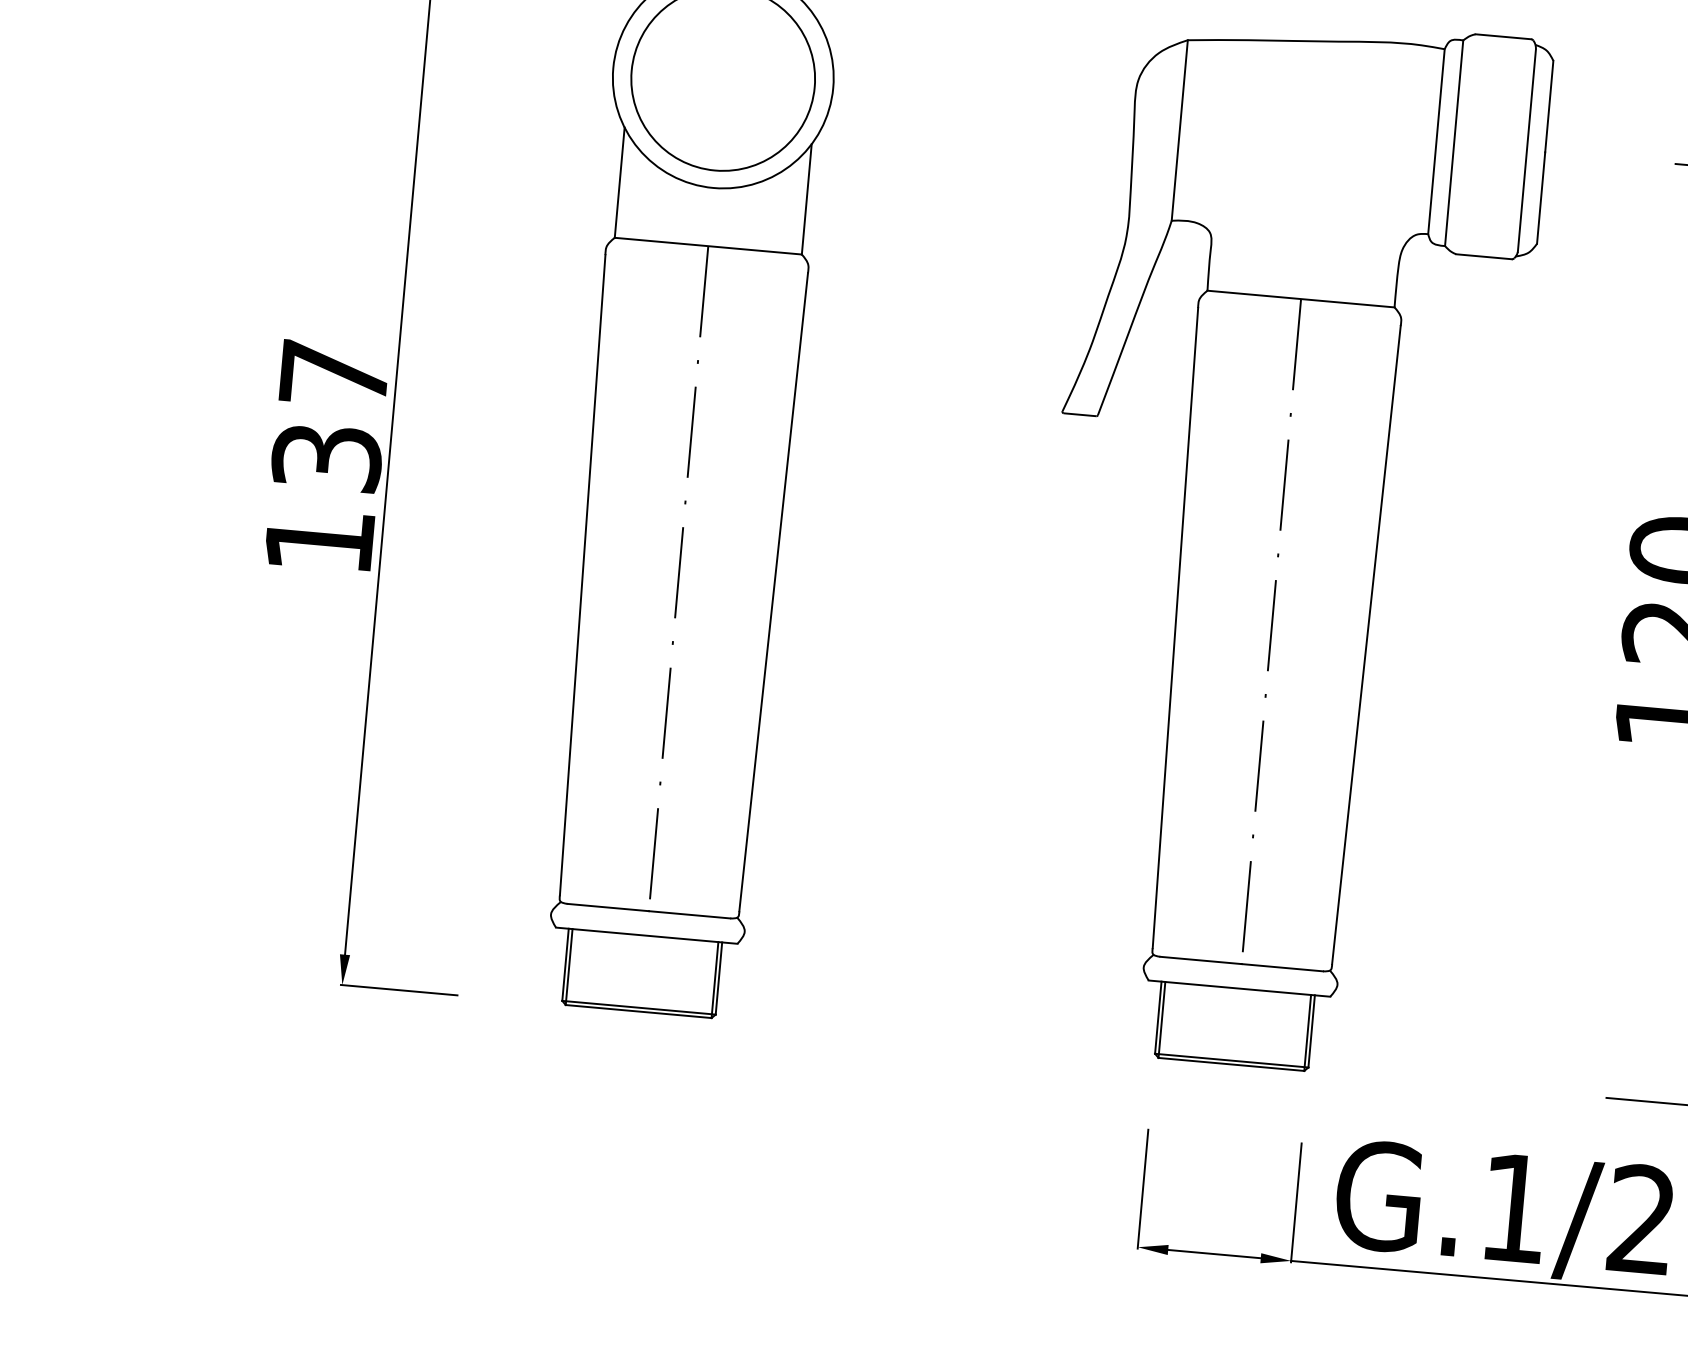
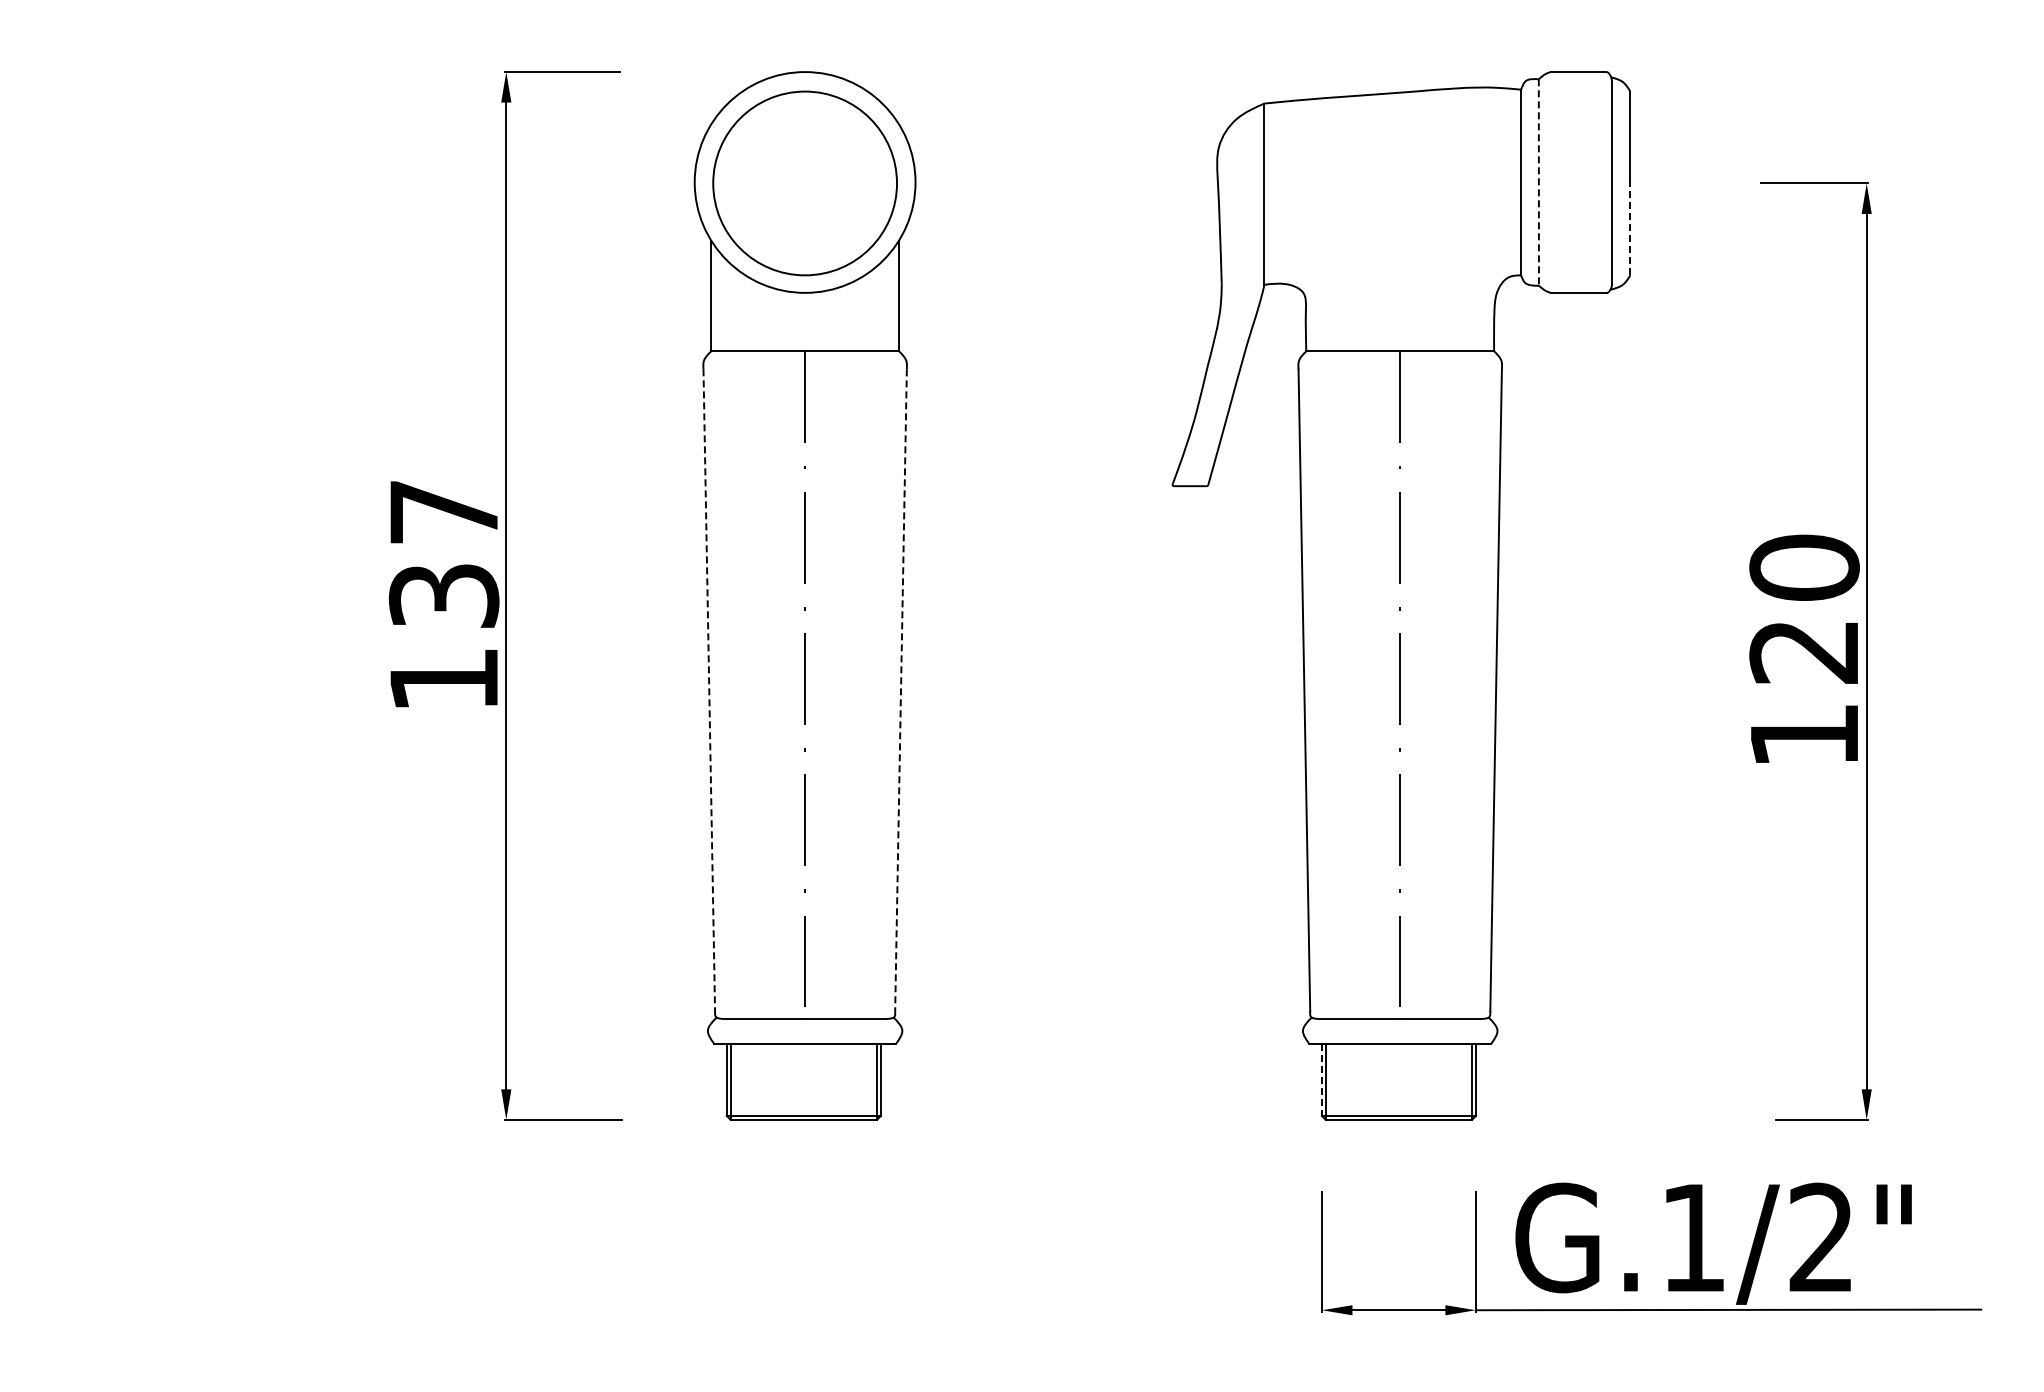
line: (1453, 144) -> (1538, 183), solid -> dashed
line: (1541, 198) -> (1630, 229), solid -> dashed
line: (582, 575) -> (709, 690), solid -> dashed
line: (774, 592) -> (901, 690), solid -> dashed
line: (1157, 1018) -> (1321, 1080), solid -> dashed

